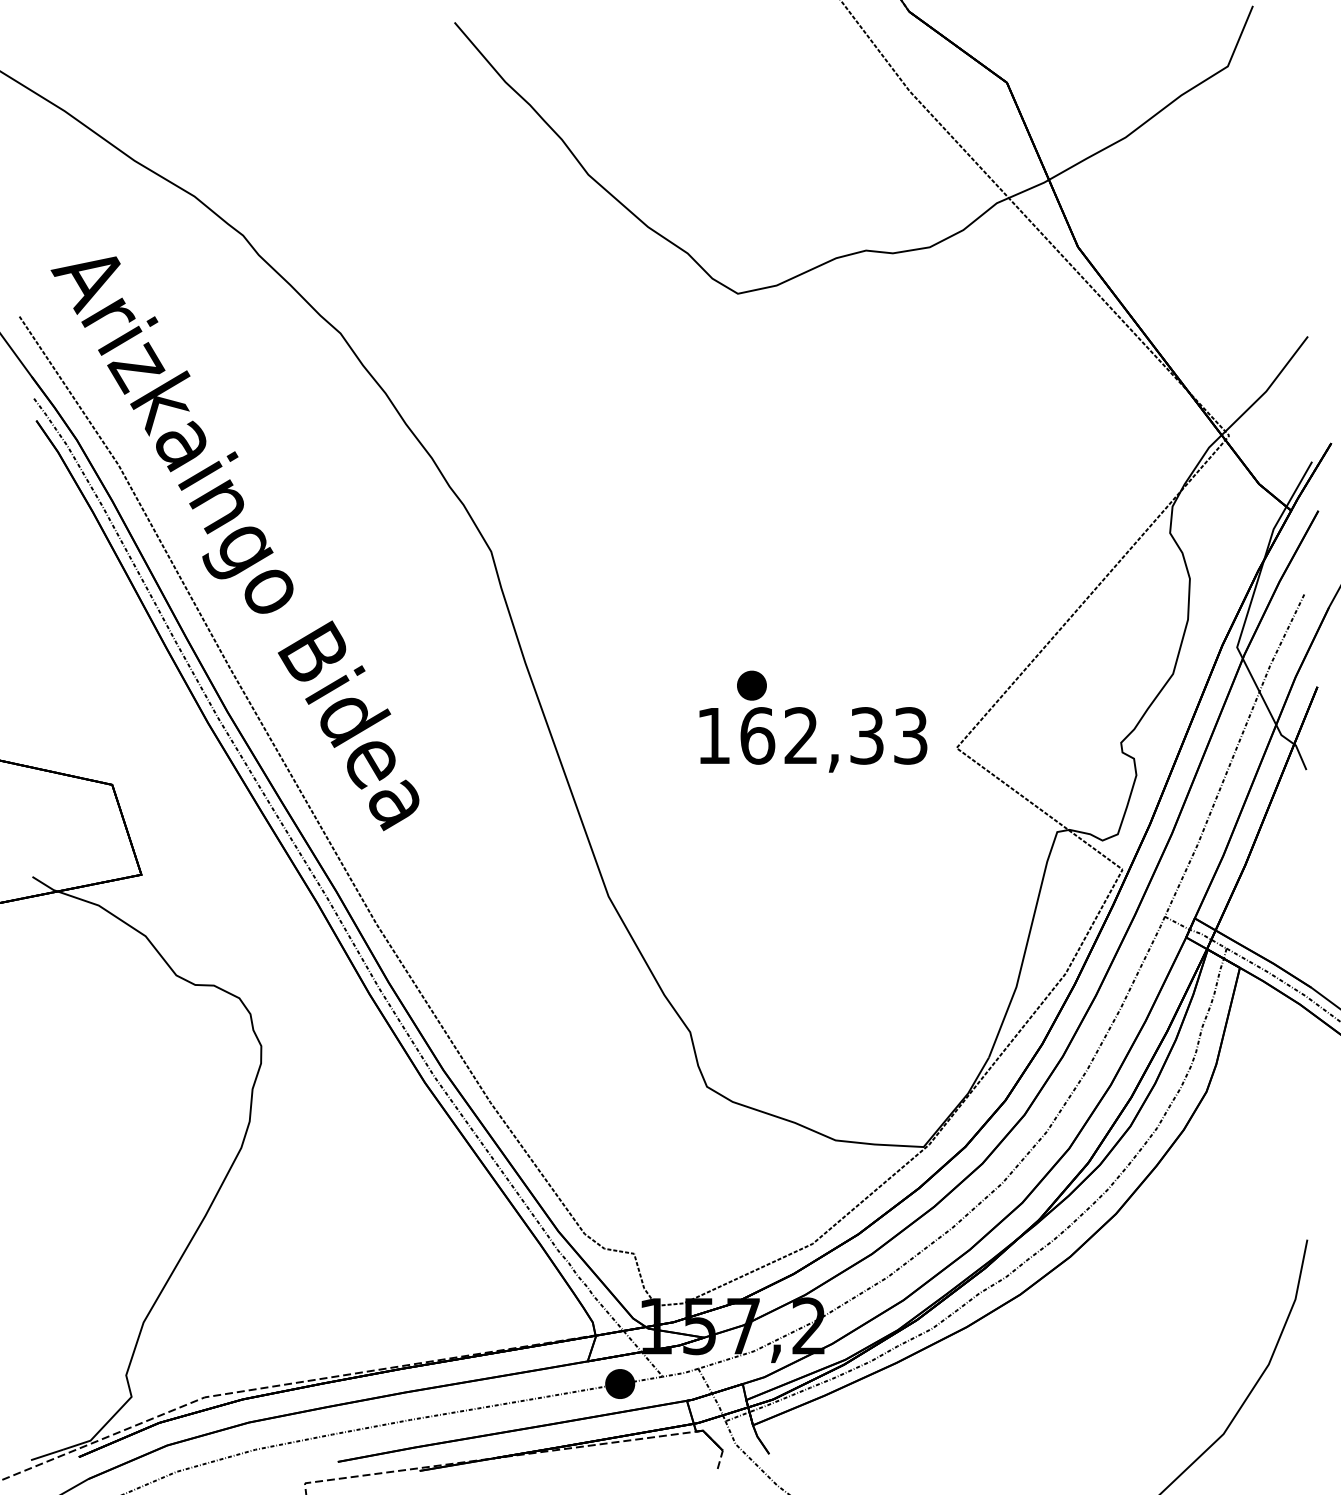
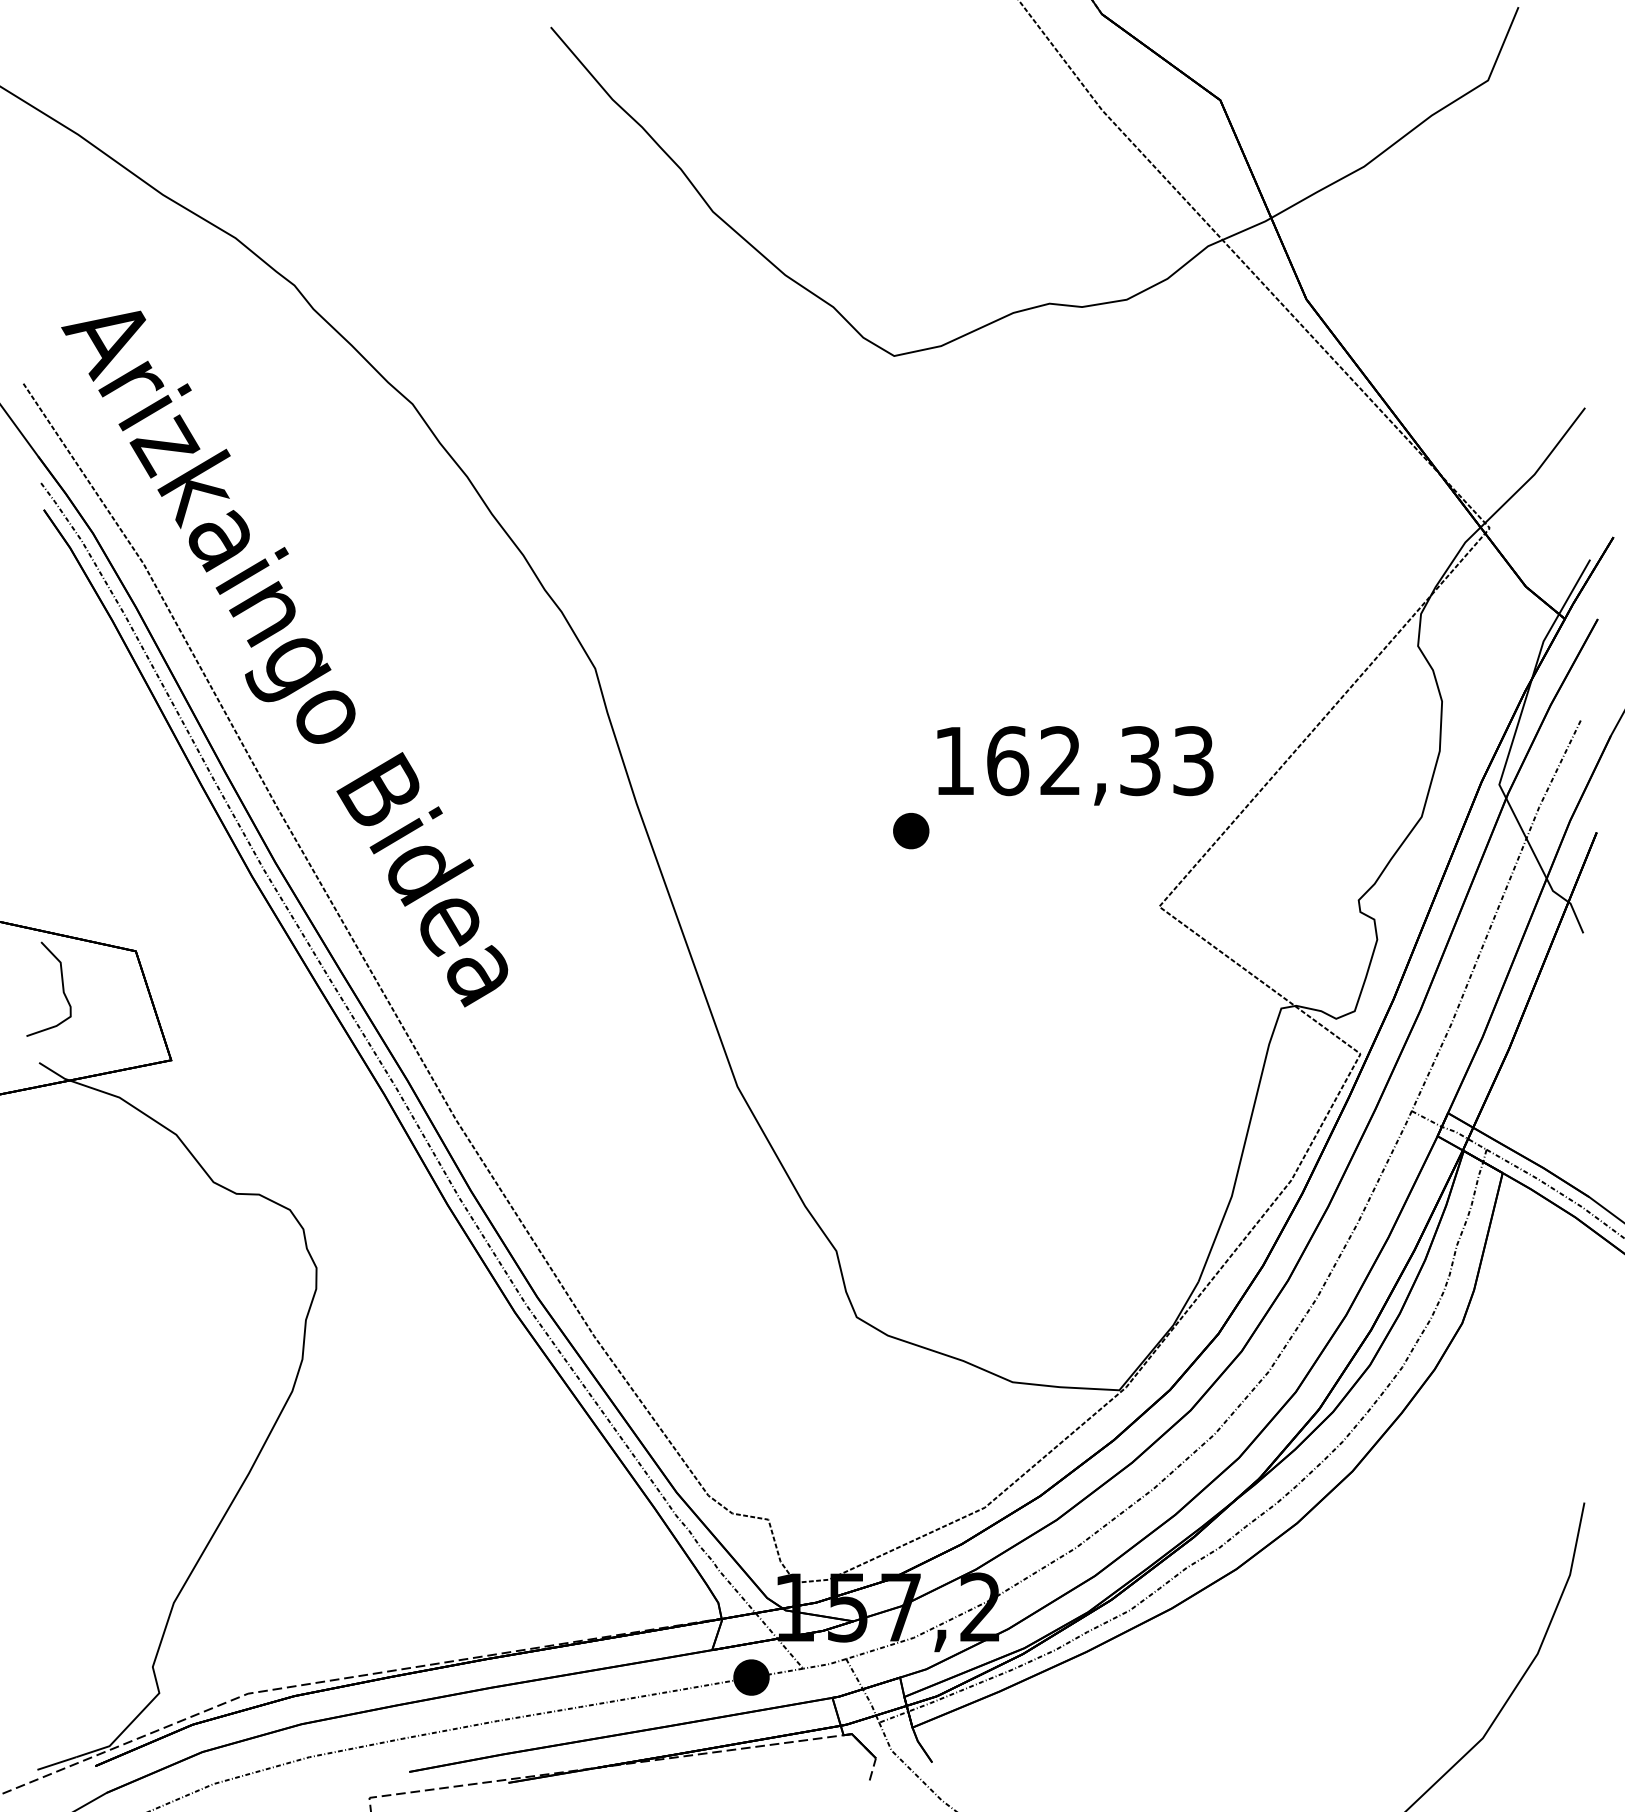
text: (813, 739) -> (1075, 765), moved
curve: (51, 816) -> (62, 989), added

